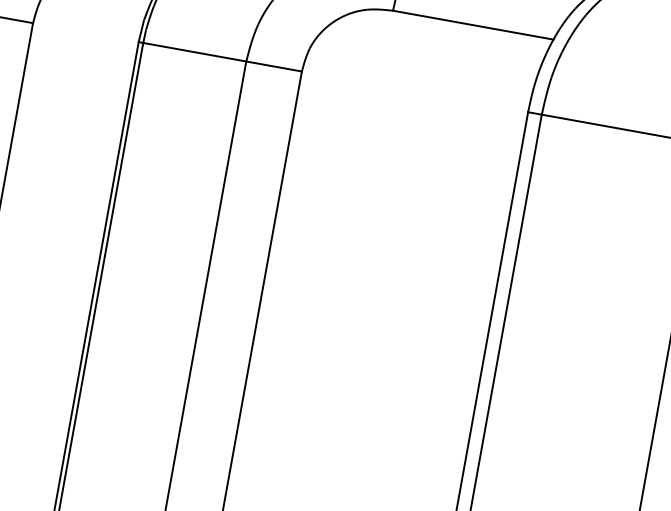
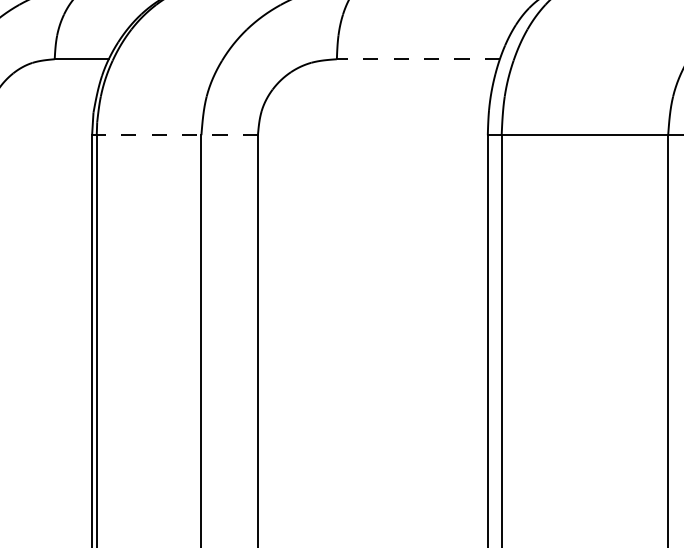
line: (473, 25) -> (418, 59), solid -> dashed
line: (220, 57) -> (175, 135), solid -> dashed

